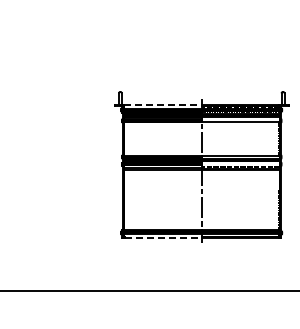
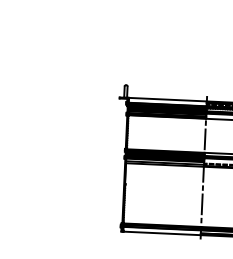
line: (163, 104) -> (168, 99), dashed -> solid
line: (163, 238) -> (162, 233), dashed -> solid

